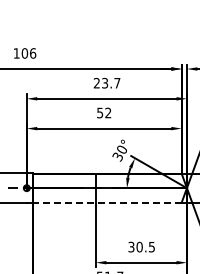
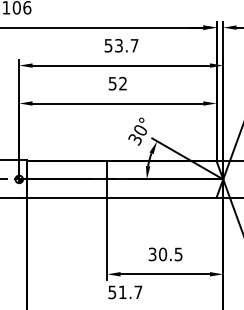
text: (96, 82) -> (108, 44), 23.7 -> 53.7
line: (106, 202) -> (120, 197), dashed -> solid

